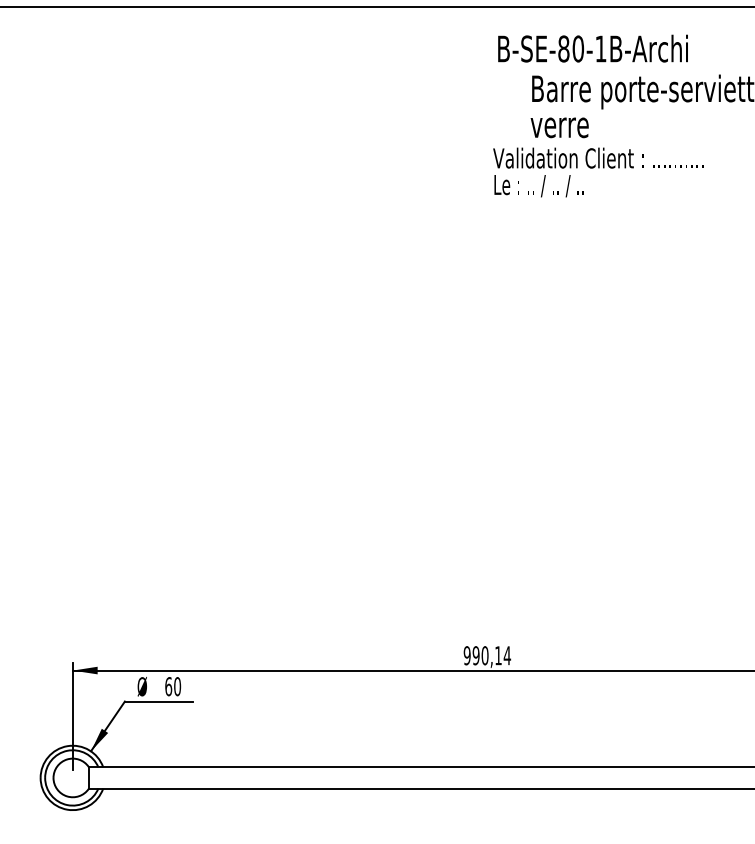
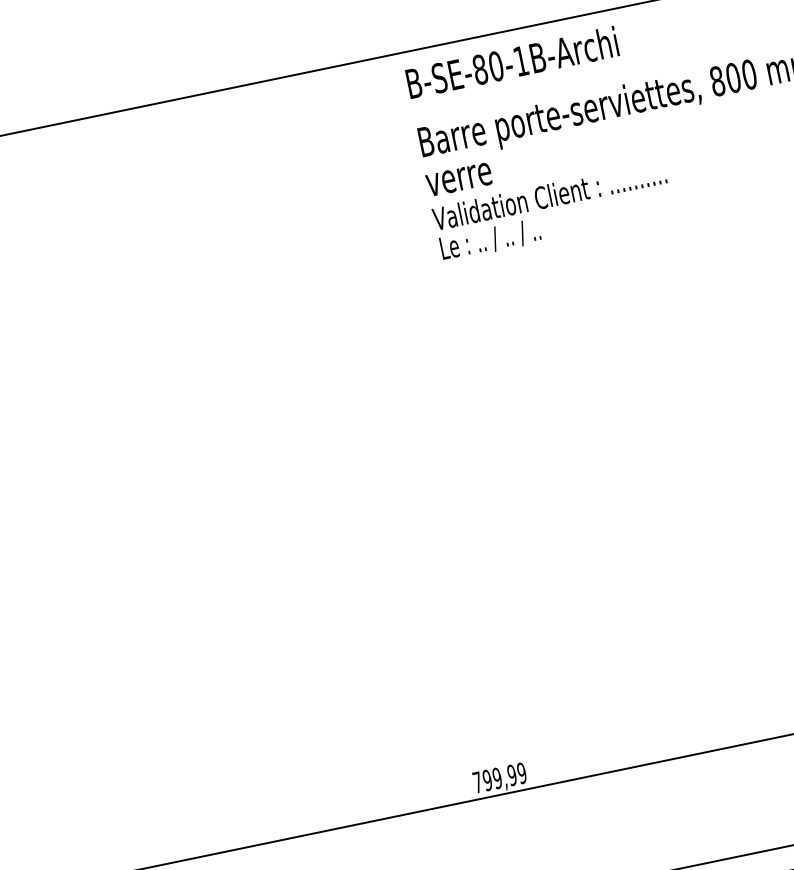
text: (592, 48) -> (511, 62), moved
text: (598, 172) -> (552, 211), moved
text: (487, 655) -> (500, 777), 990,14 -> 799,99

